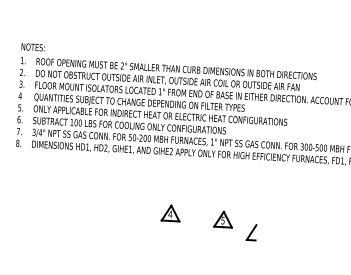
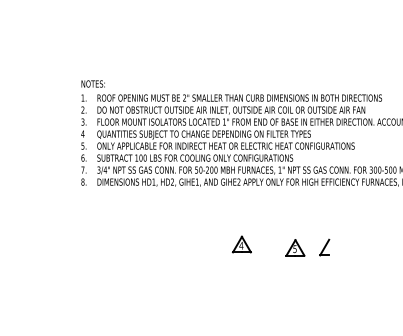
part: (251, 232) -> (324, 247), moved

